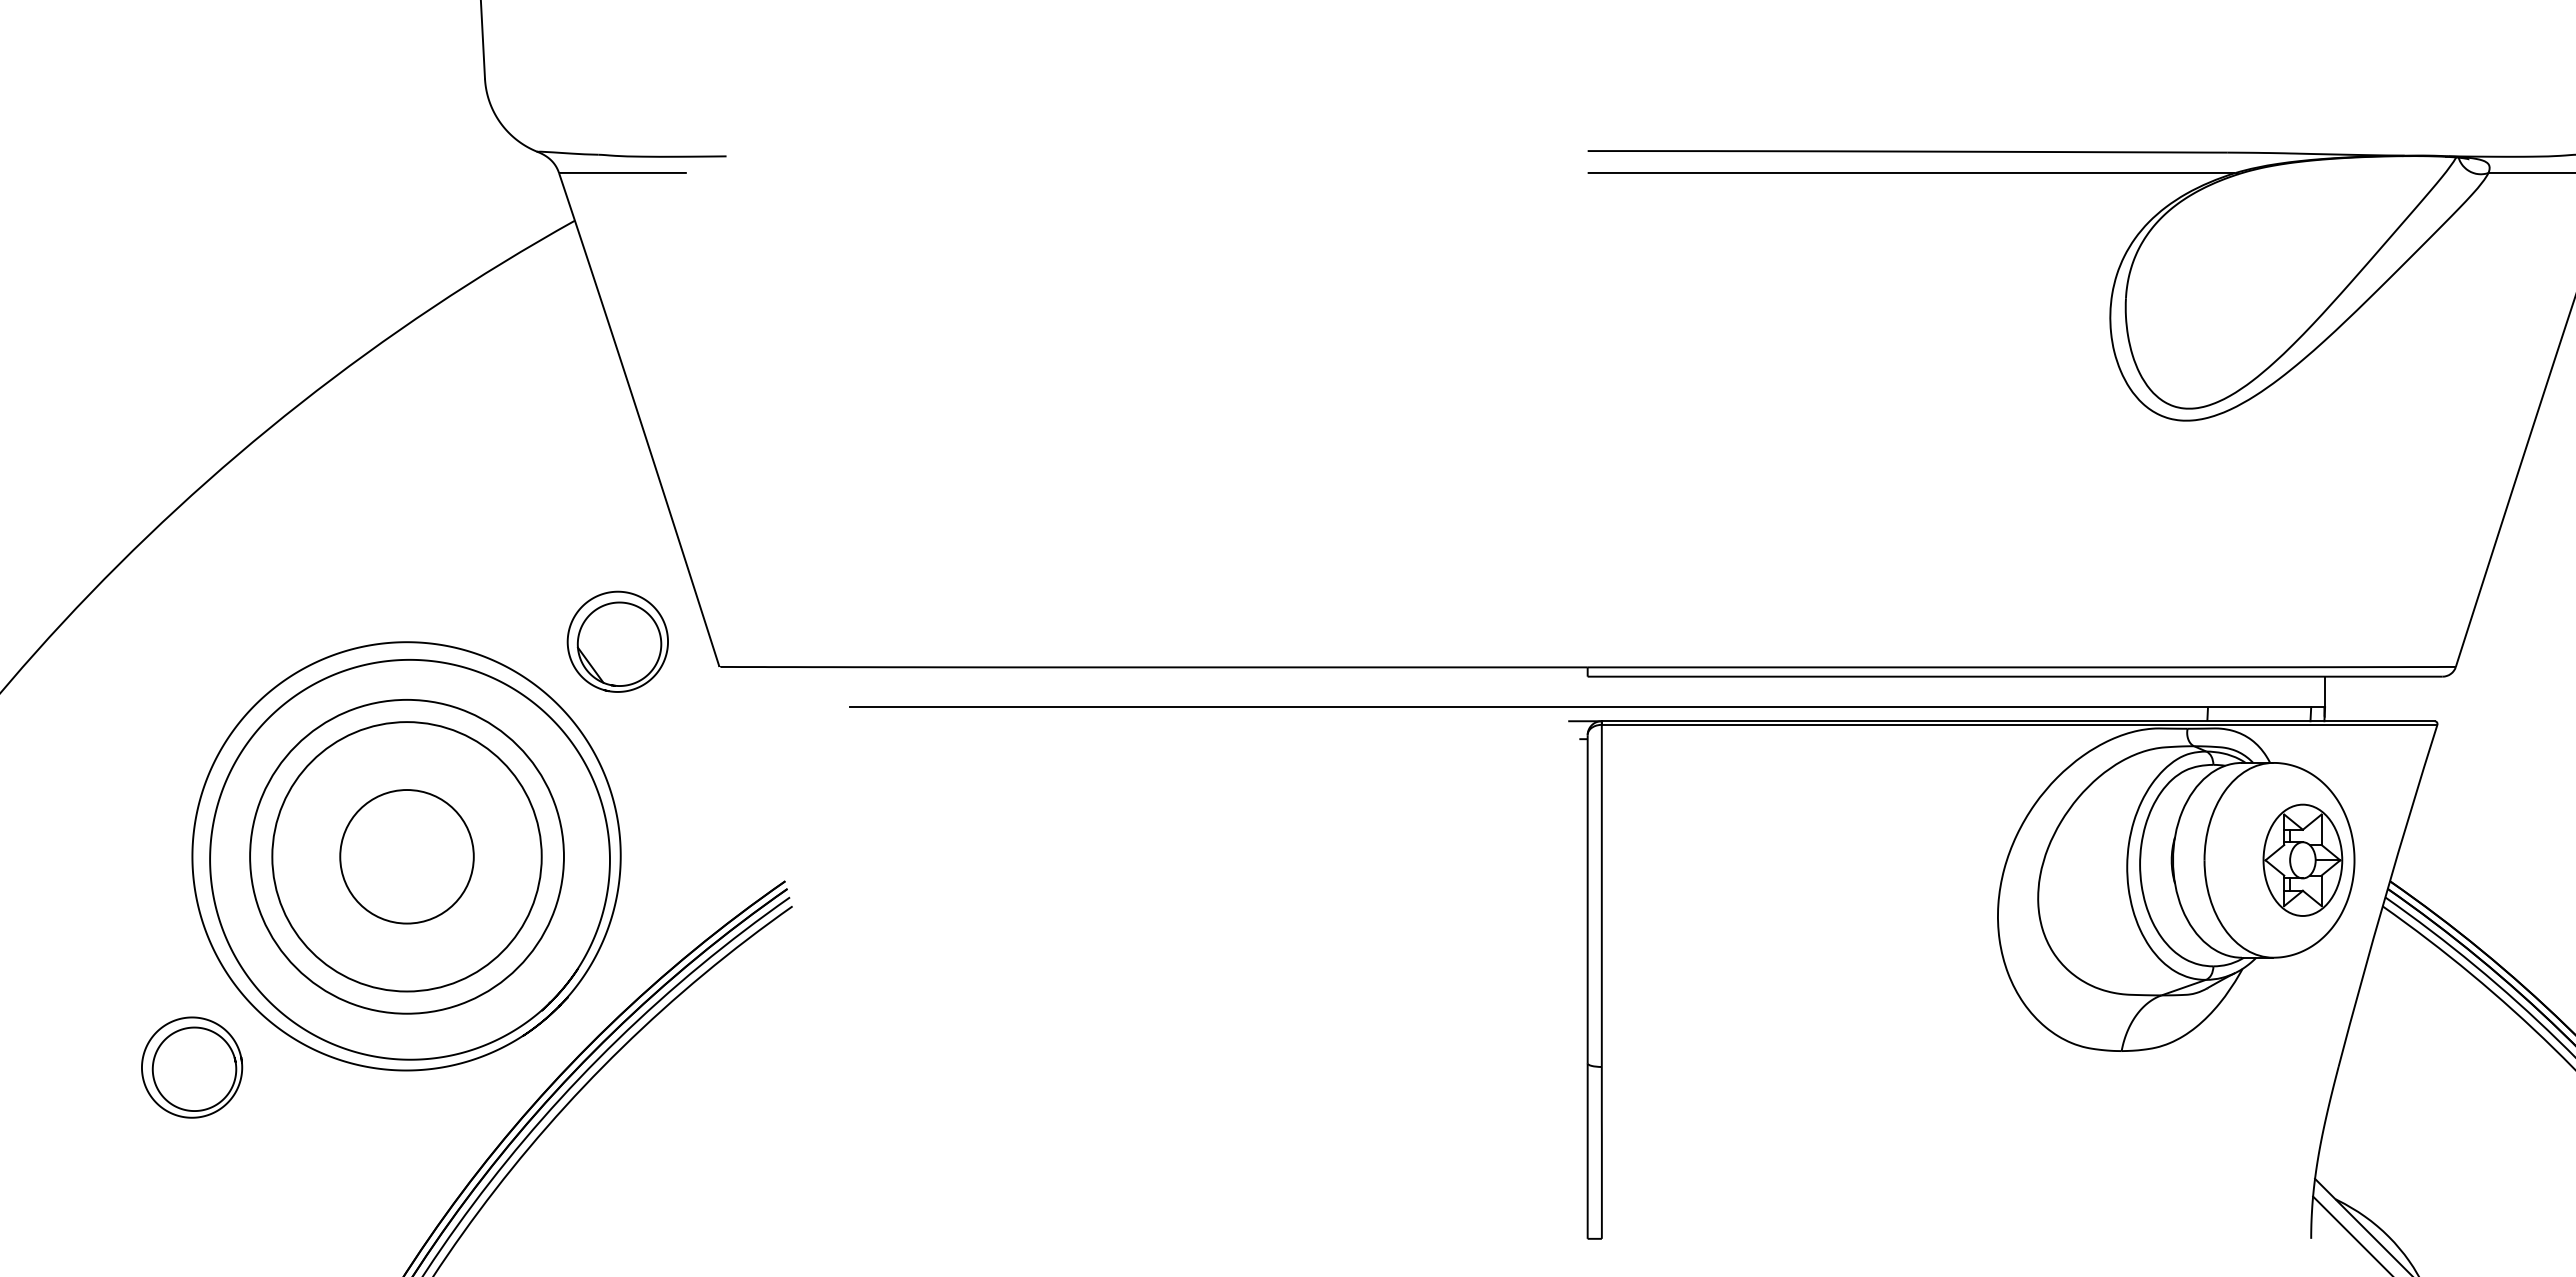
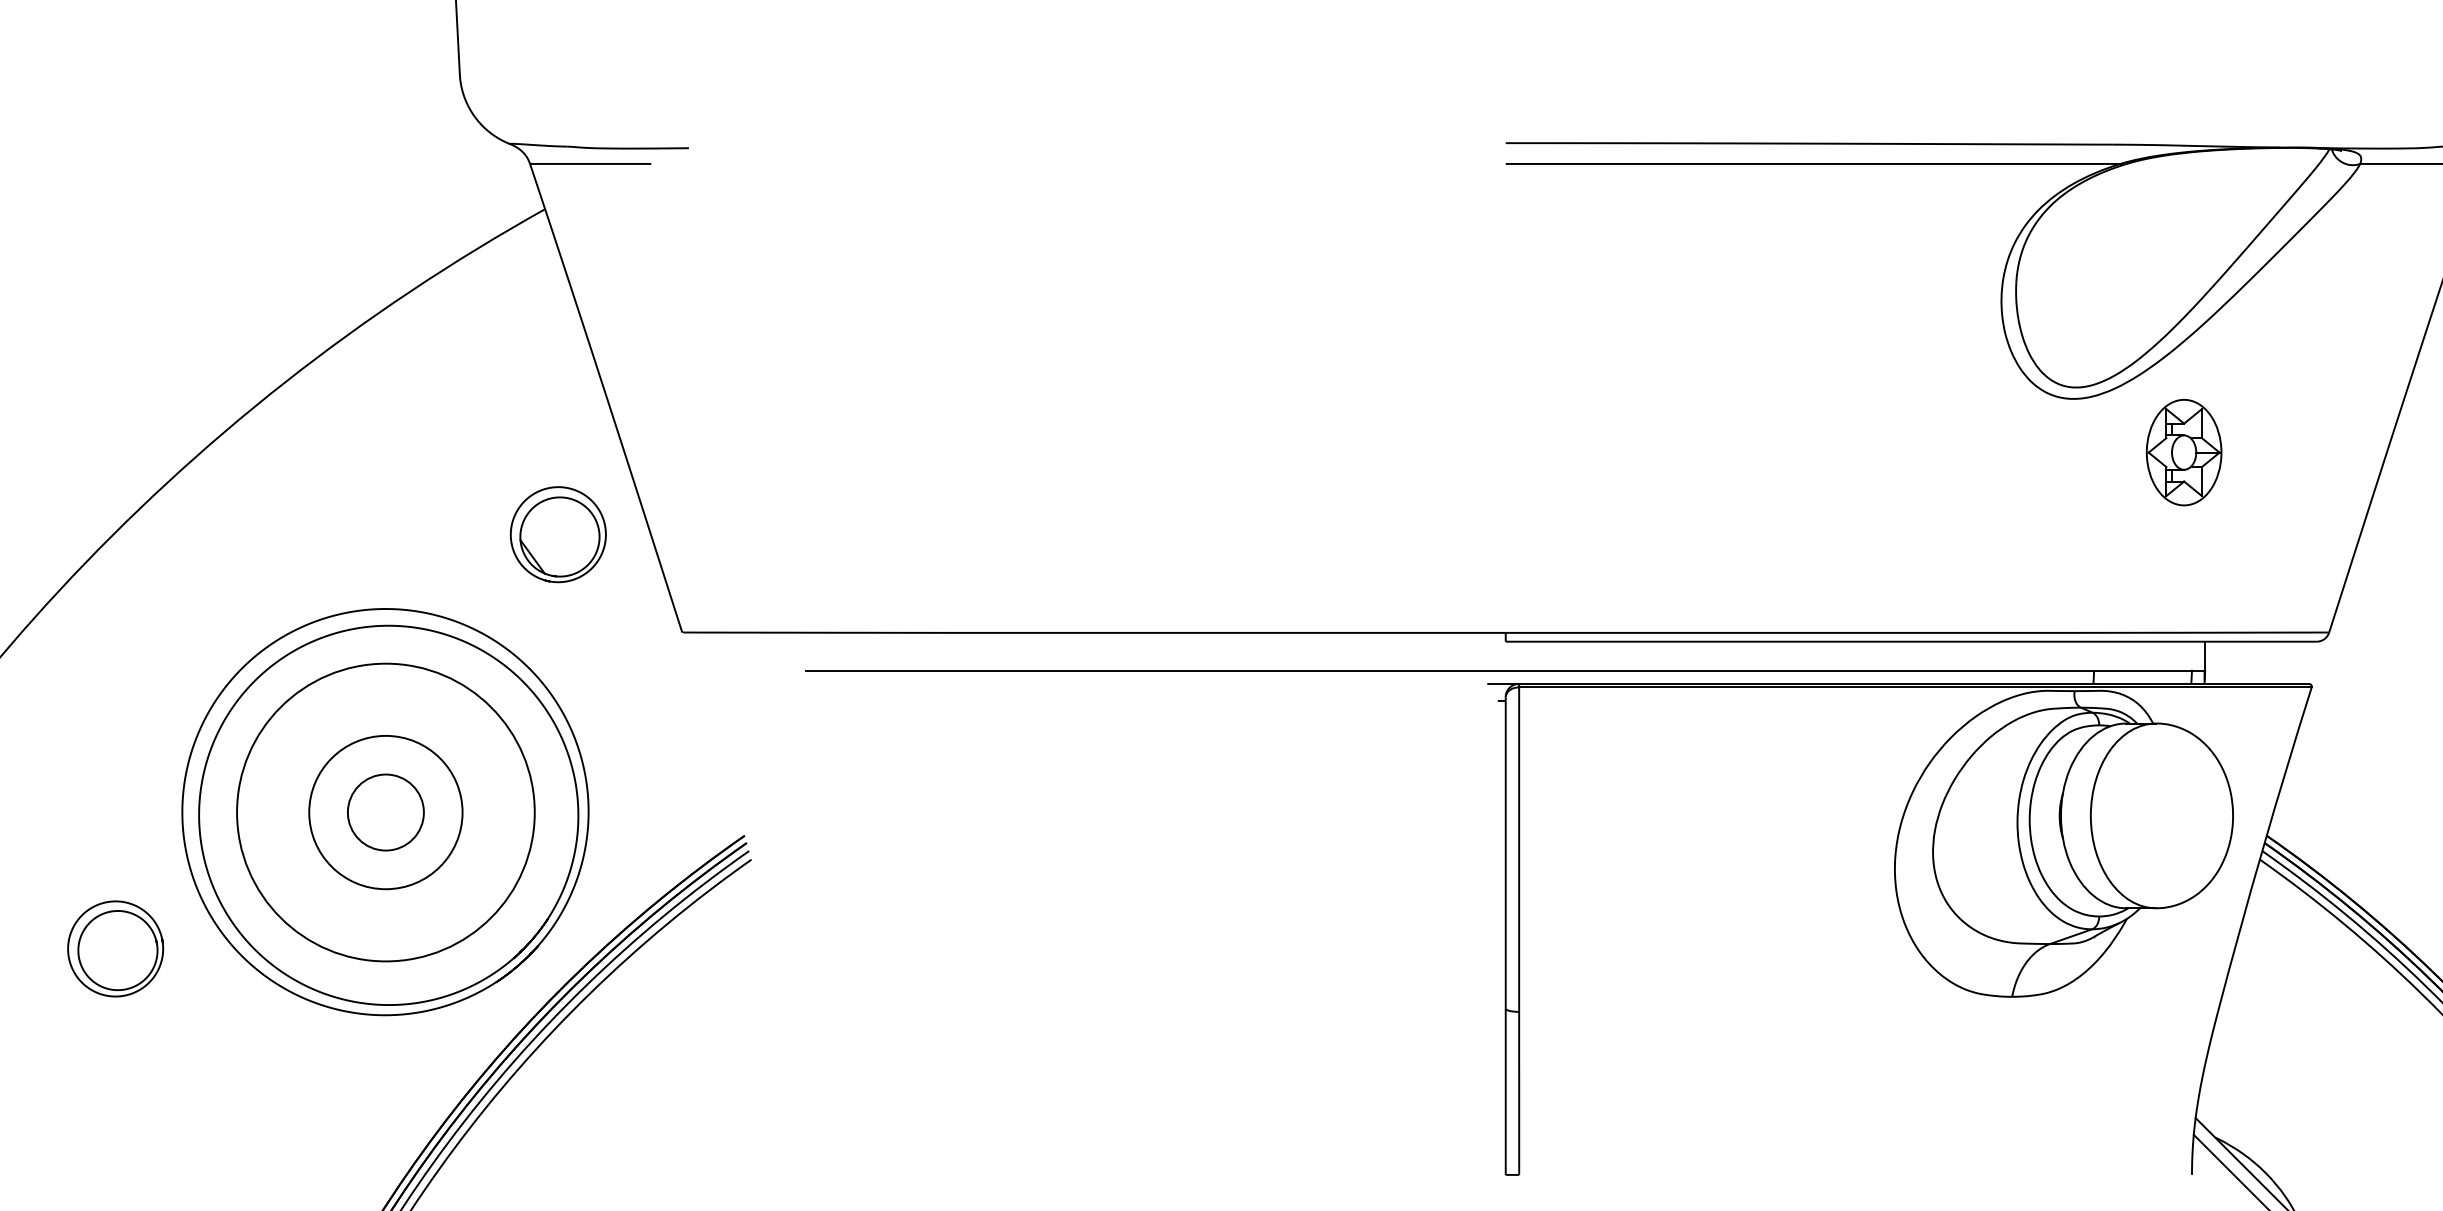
part: (617, 641) -> (558, 534), moved
circle: (406, 856) -> (385, 812), size x0.6
circle: (406, 856) -> (385, 812), size x0.6
part: (2302, 859) -> (2183, 451), moved
part: (192, 1067) -> (116, 948), moved

